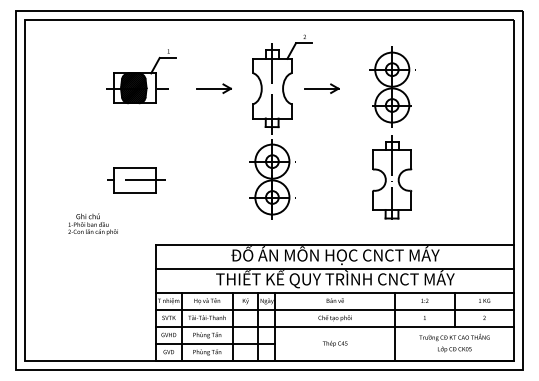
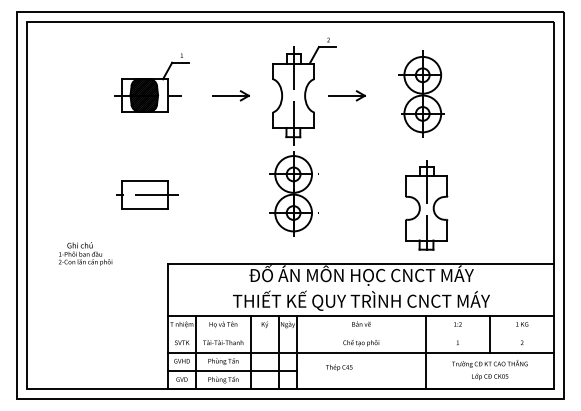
part: (392, 177) -> (426, 205), moved
text: (93, 223) -> (85, 253), moved
line: (335, 269) -> (361, 290), removed
line: (335, 310) -> (361, 334), removed
text: (335, 343) -> (339, 367), moved

